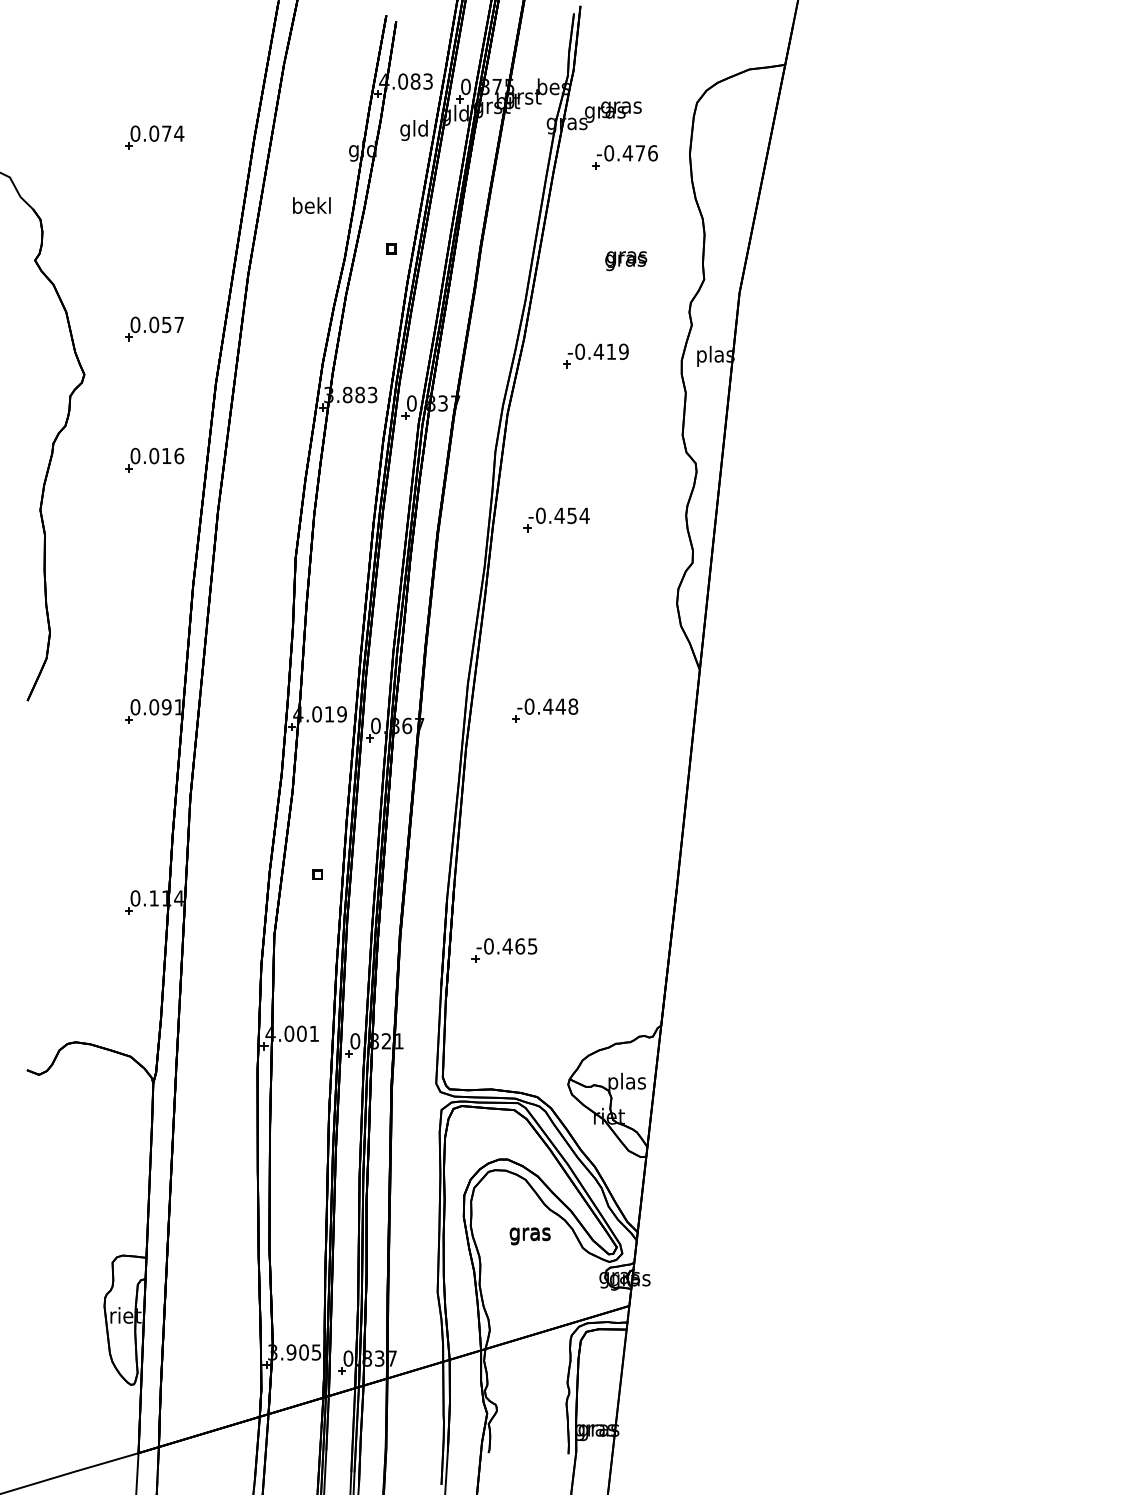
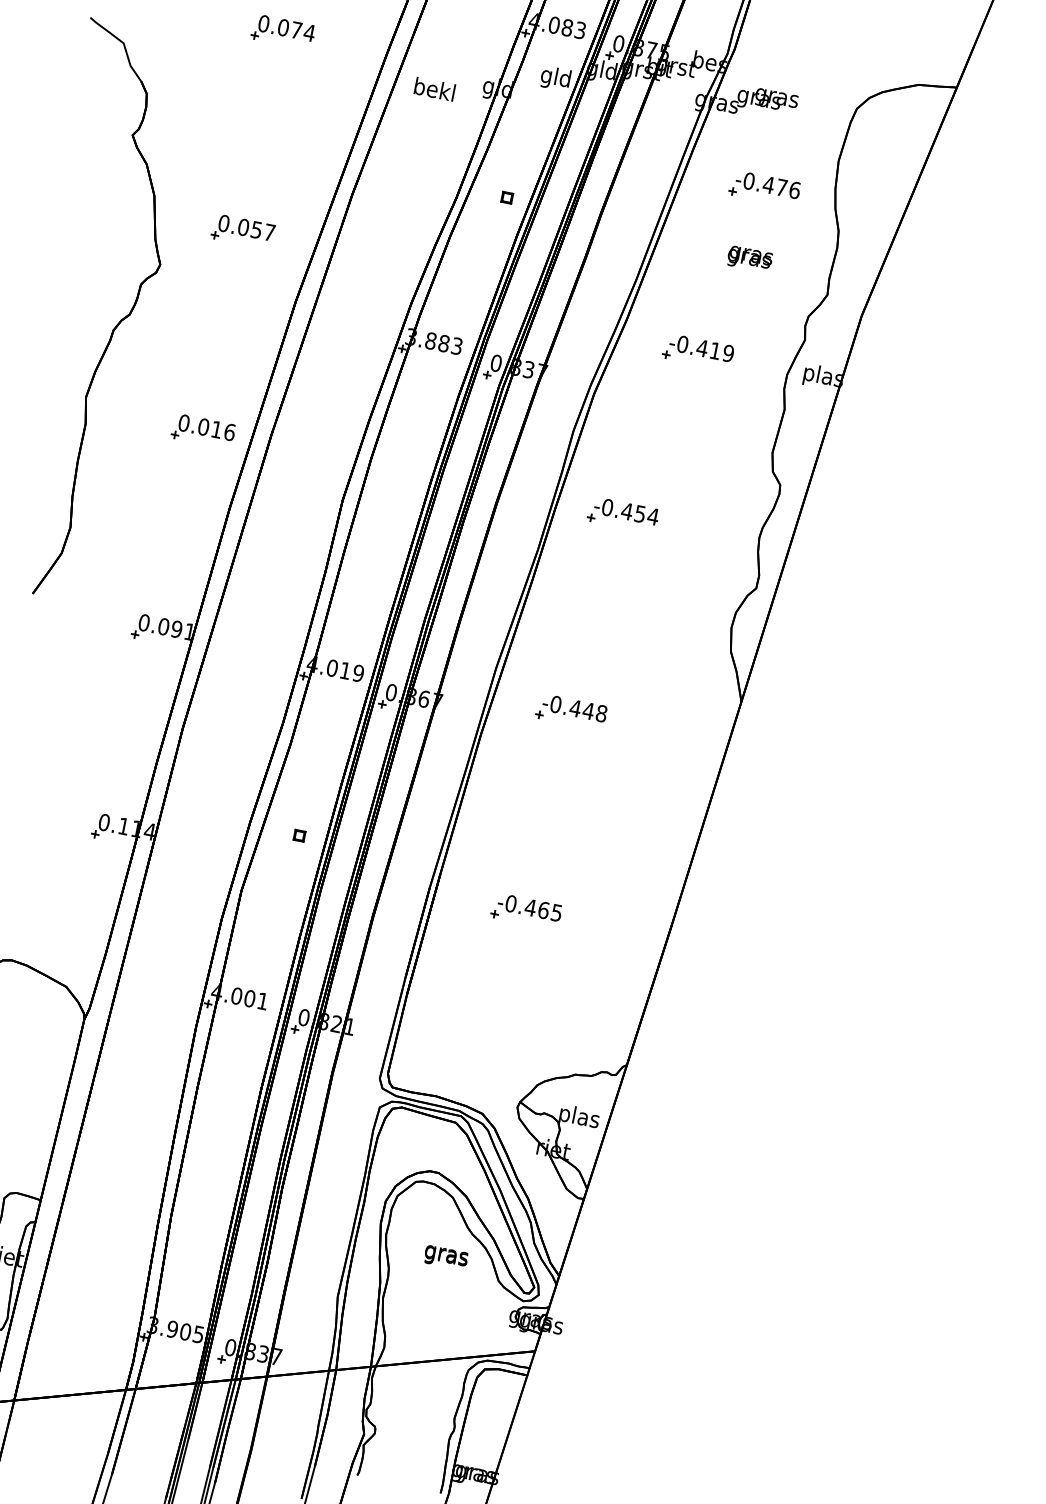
part: (624, 157) -> (764, 188), moved
text: (311, 205) -> (434, 89), moved
part: (154, 459) -> (203, 430), moved
part: (504, 950) -> (526, 911), moved

